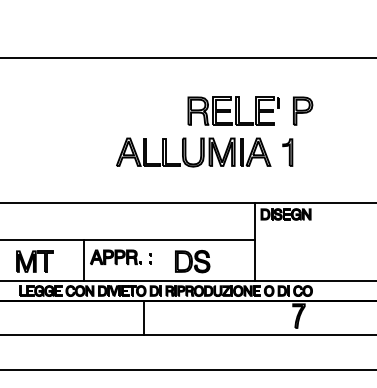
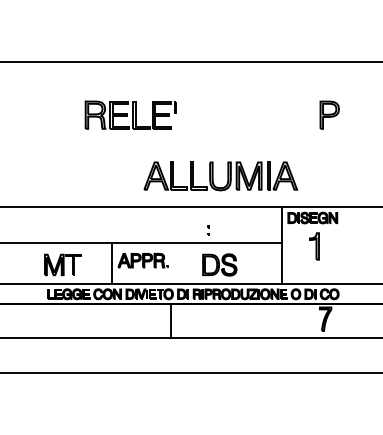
part: (233, 110) -> (130, 114), moved
part: (186, 152) -> (213, 176), moved
part: (287, 152) -> (314, 246), moved
part: (150, 259) -> (208, 230), moved

